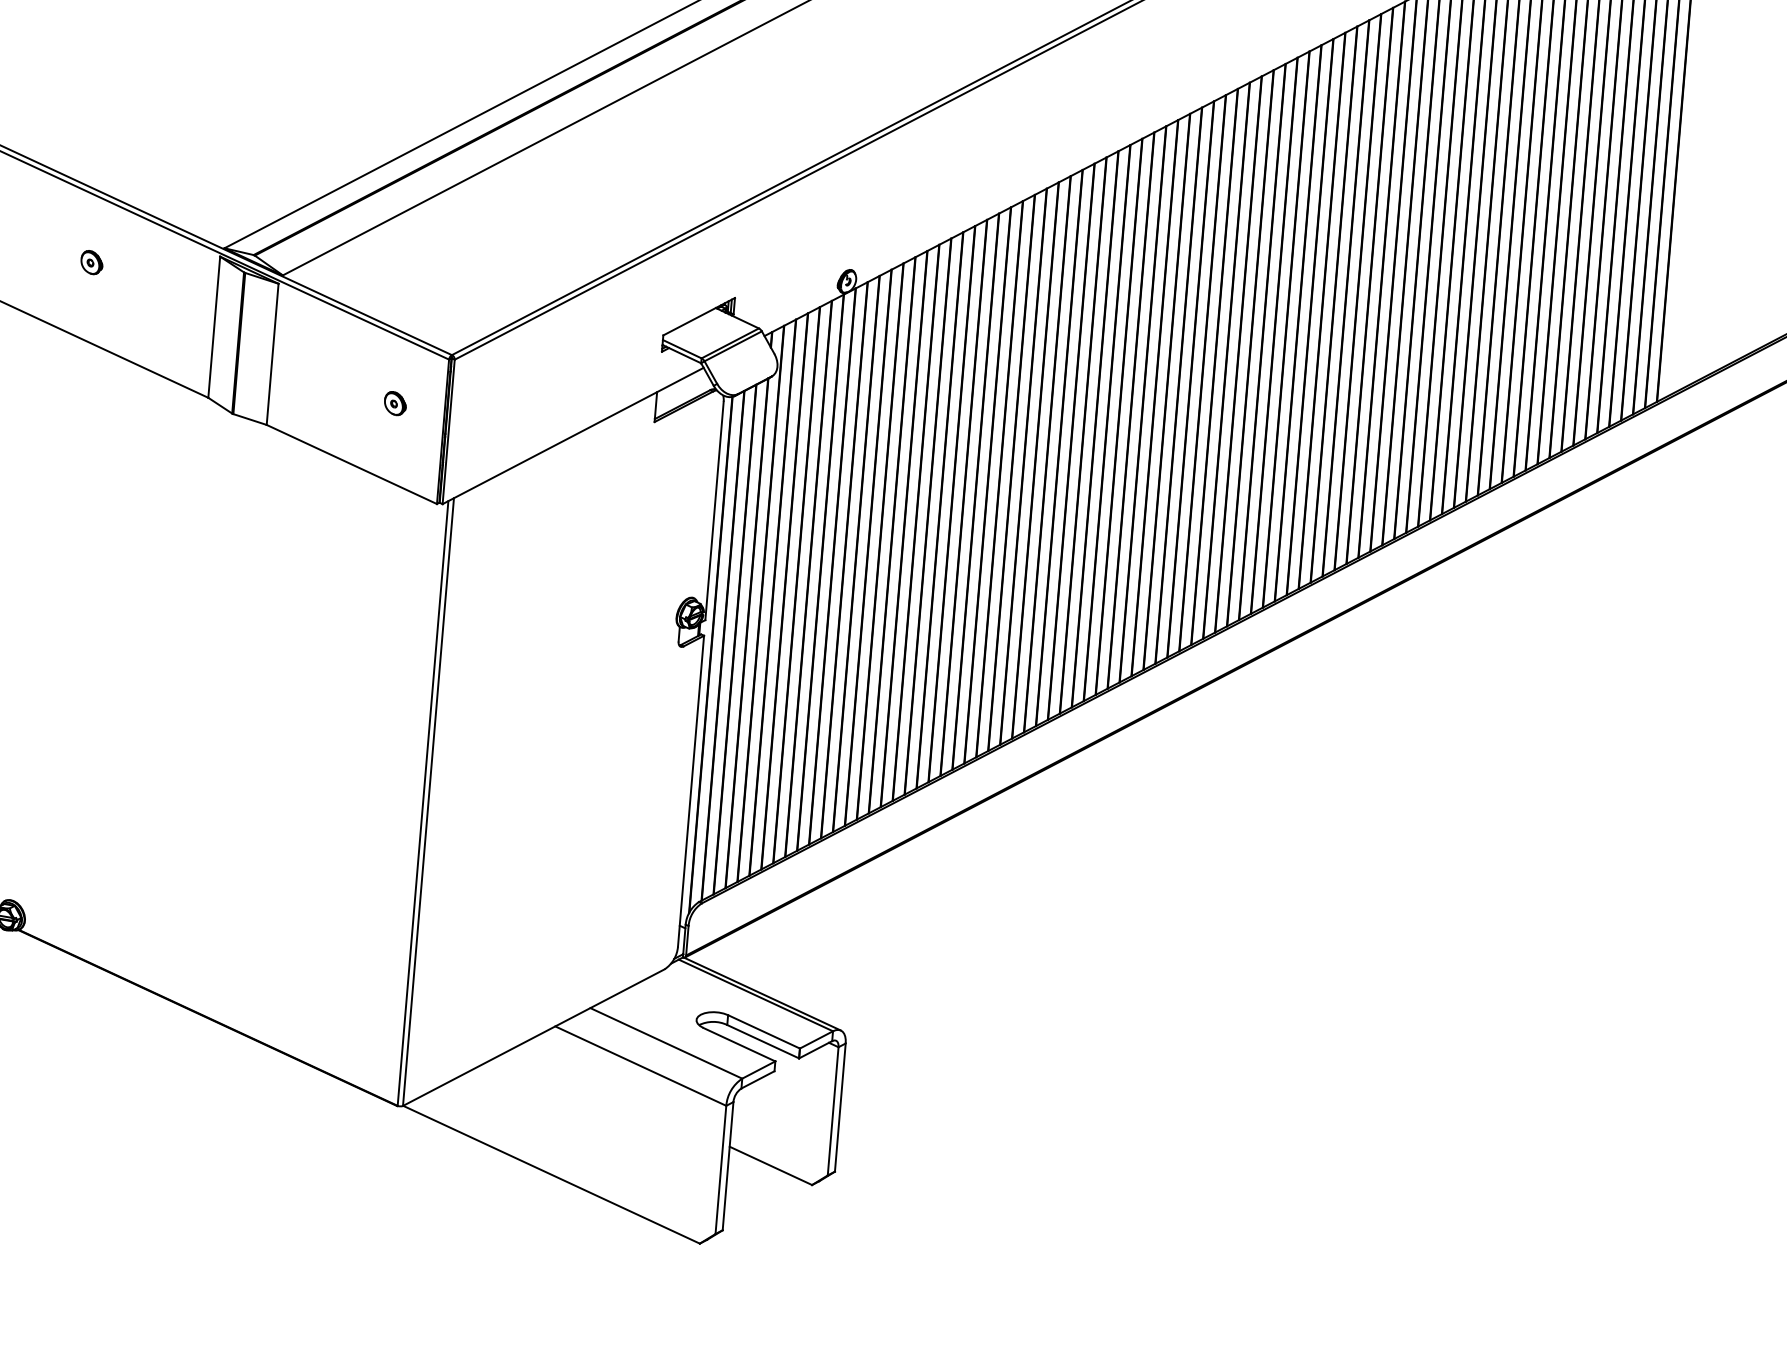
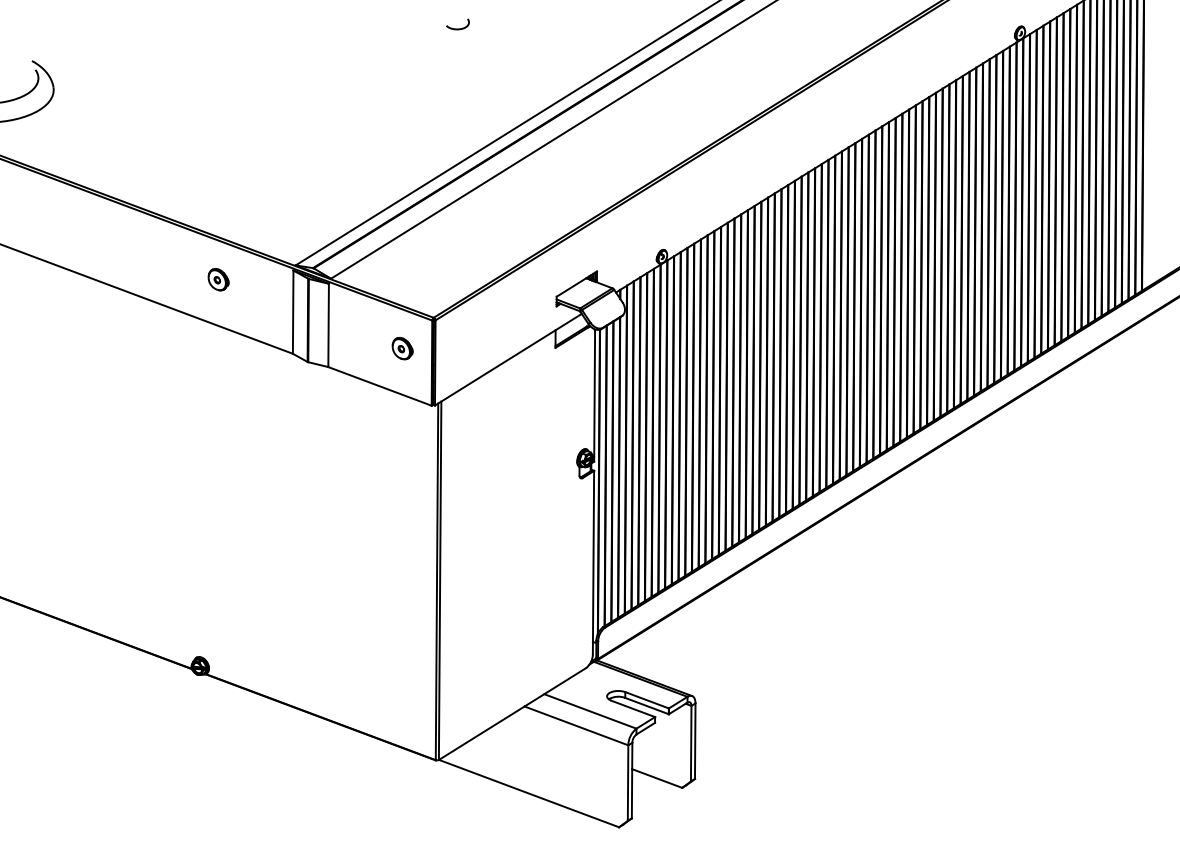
part: (91, 262) -> (218, 279), size x1.6
part: (394, 403) -> (402, 348), size x1.6

